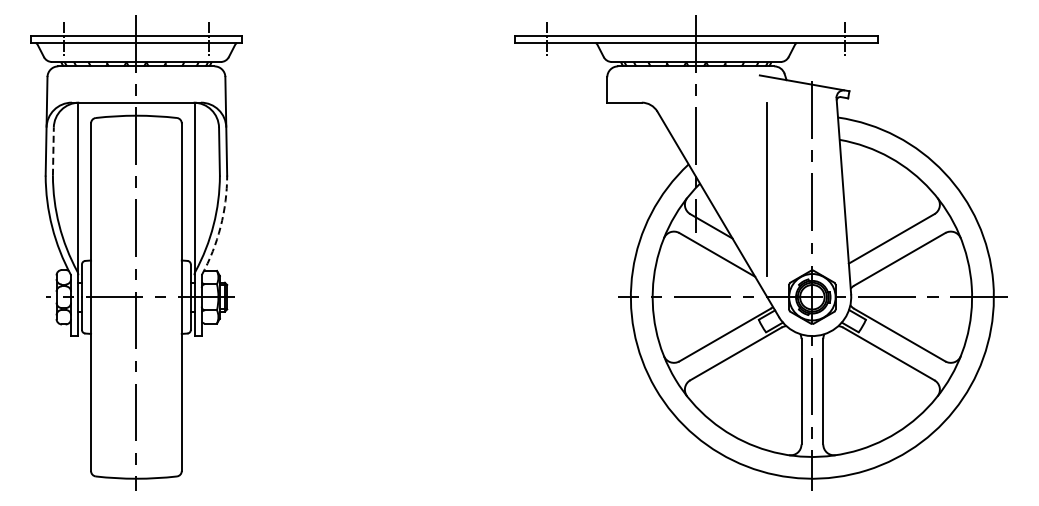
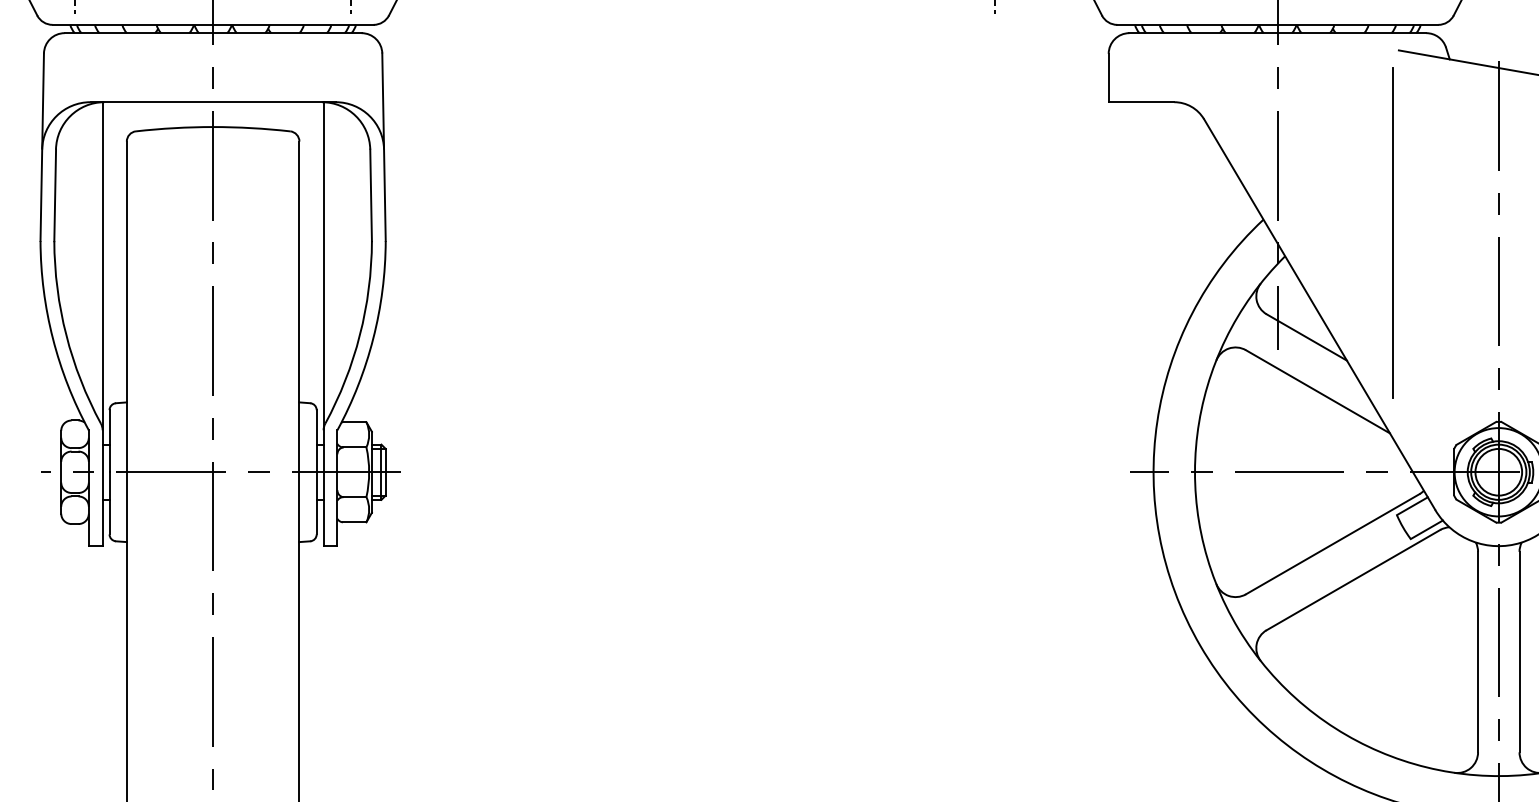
line: (53, 151) -> (55, 195), dashed -> solid
line: (766, 189) -> (1392, 233), moved
arc: (220, 226) -> (373, 337), dashed -> solid

